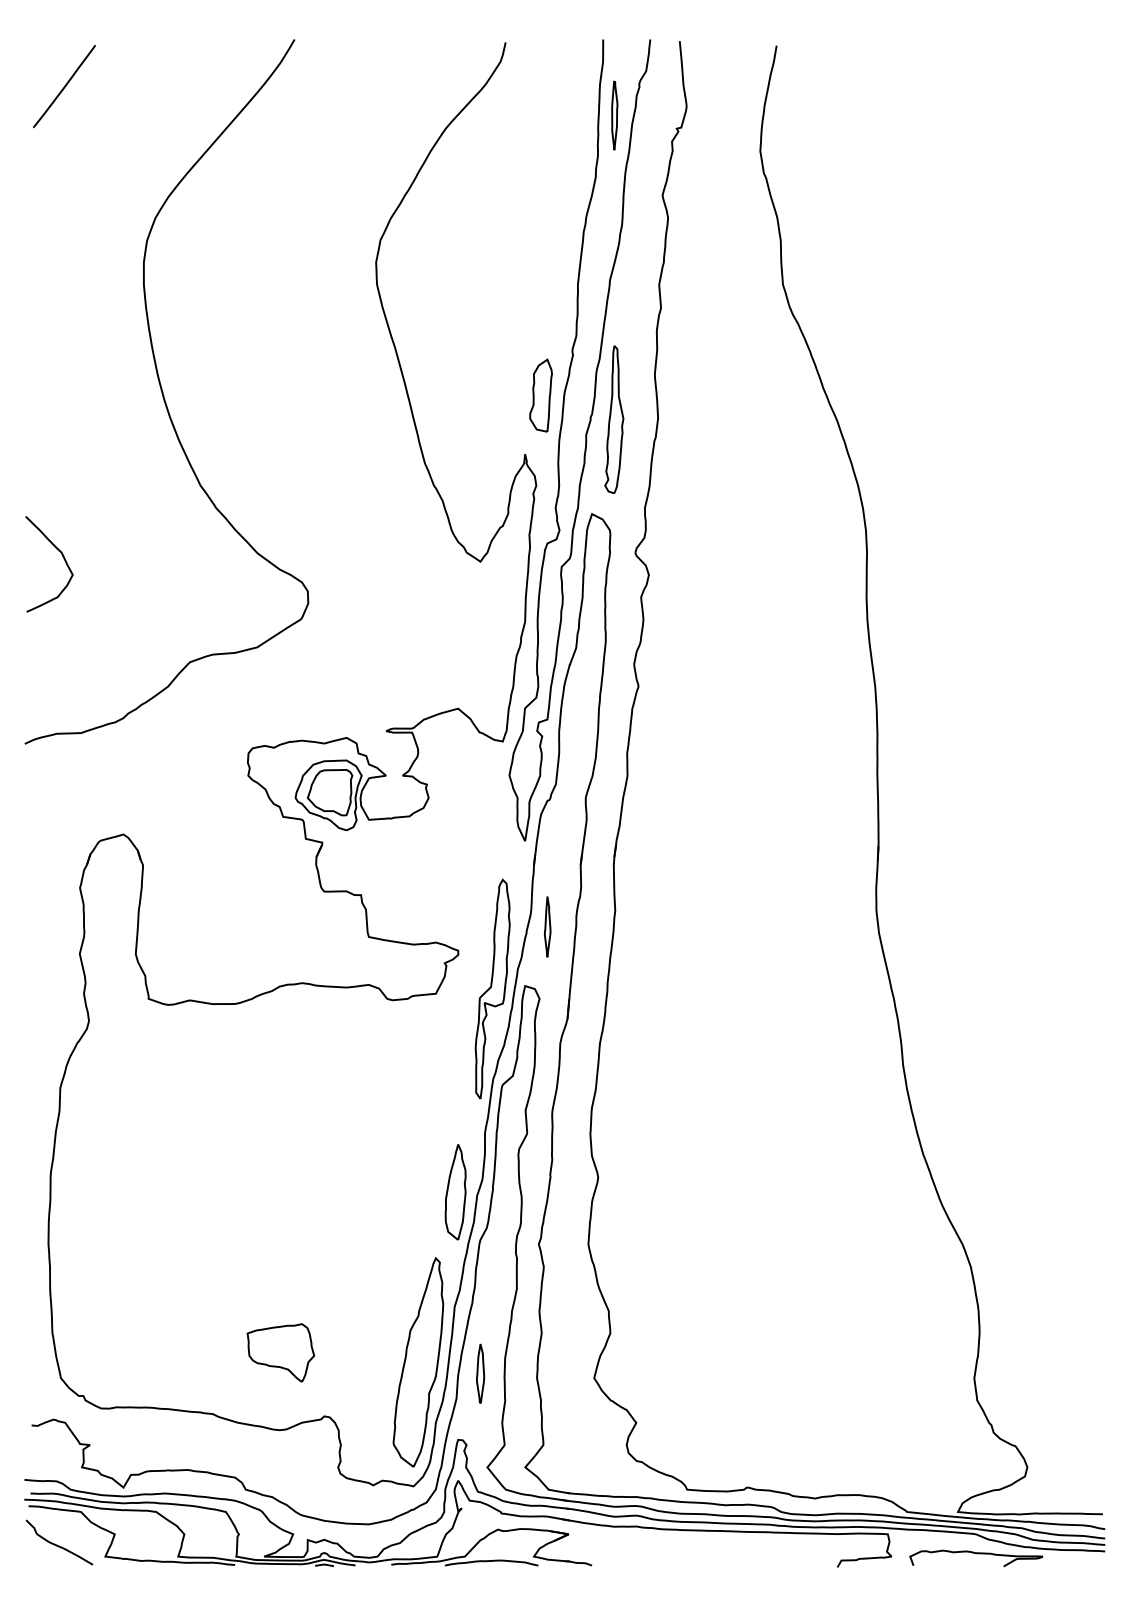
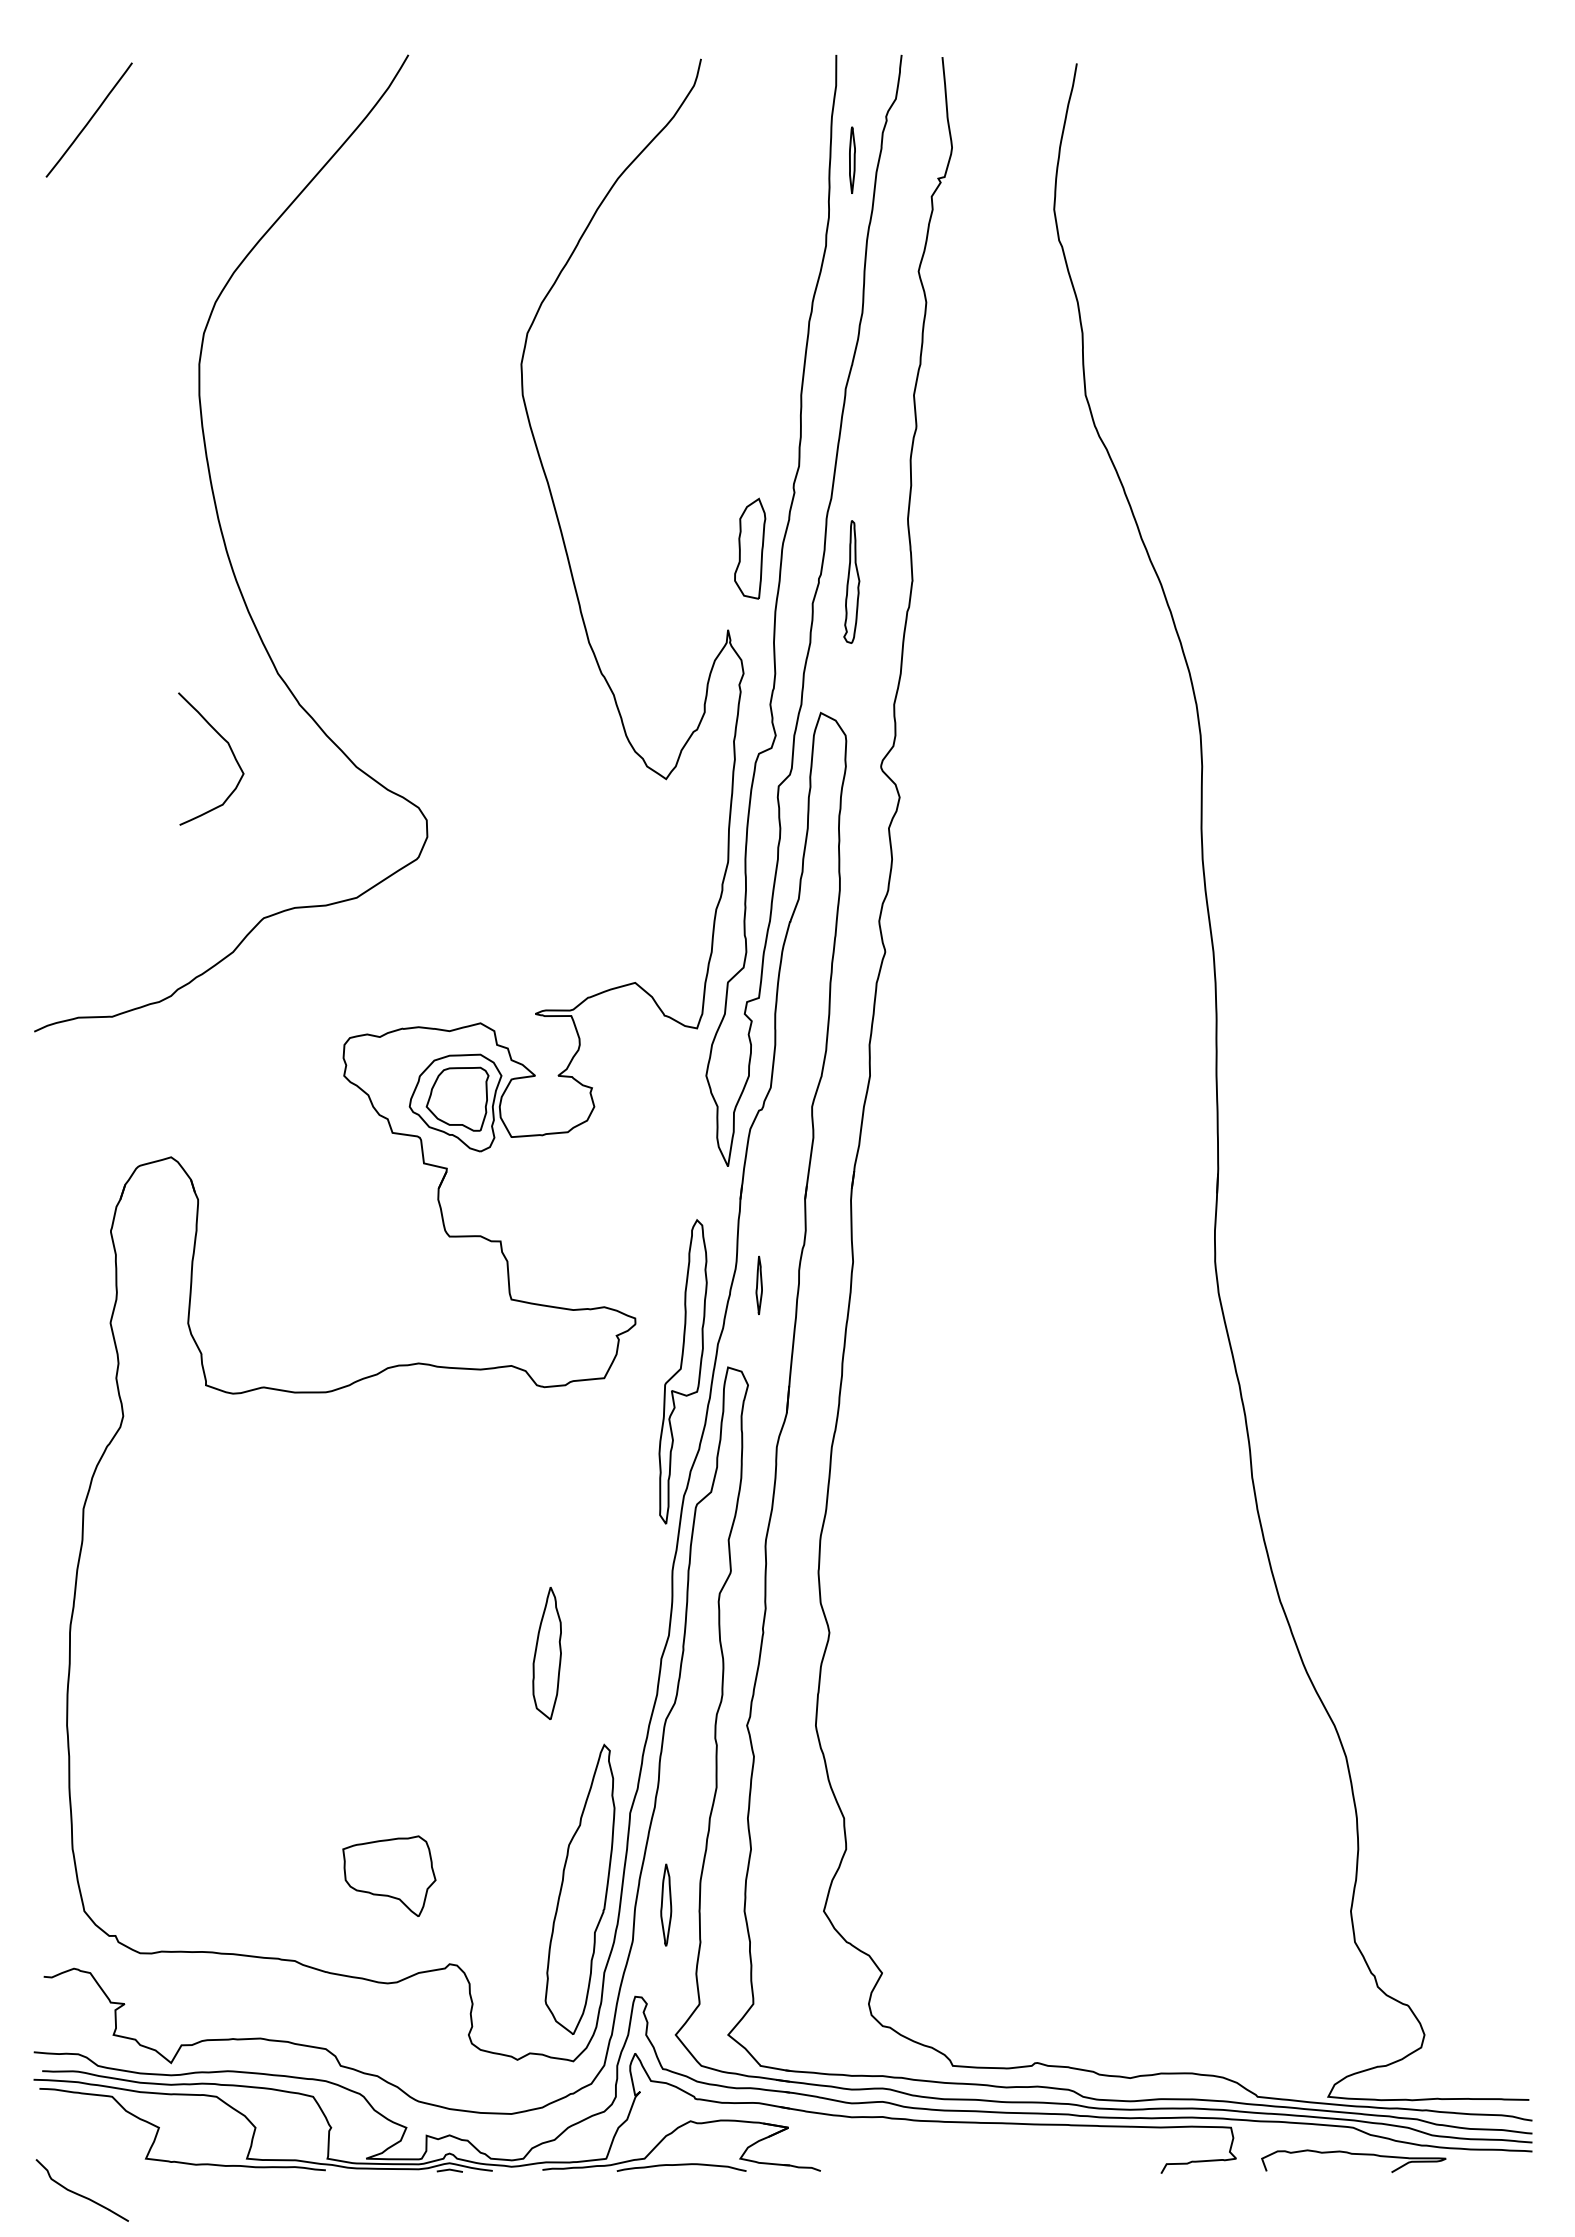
part: (614, 115) -> (851, 160), size x0.7
part: (614, 419) -> (851, 581), size x0.6
curve: (62, 557) -> (229, 749), moved
part: (547, 926) -> (759, 1284), size x0.7
part: (455, 1192) -> (546, 1653), moved
curve: (57, 1544) -> (79, 2193), moved

